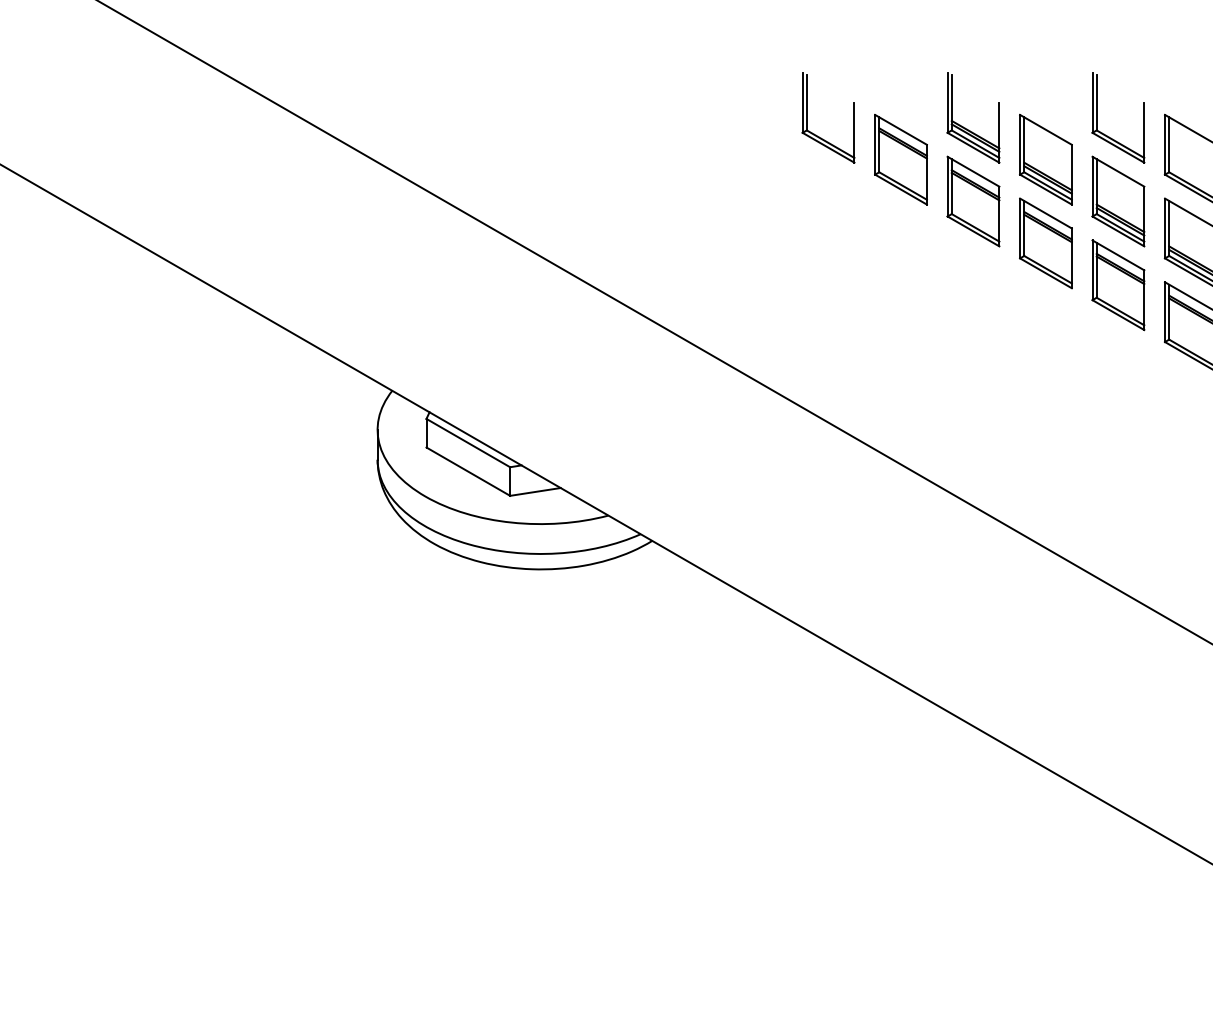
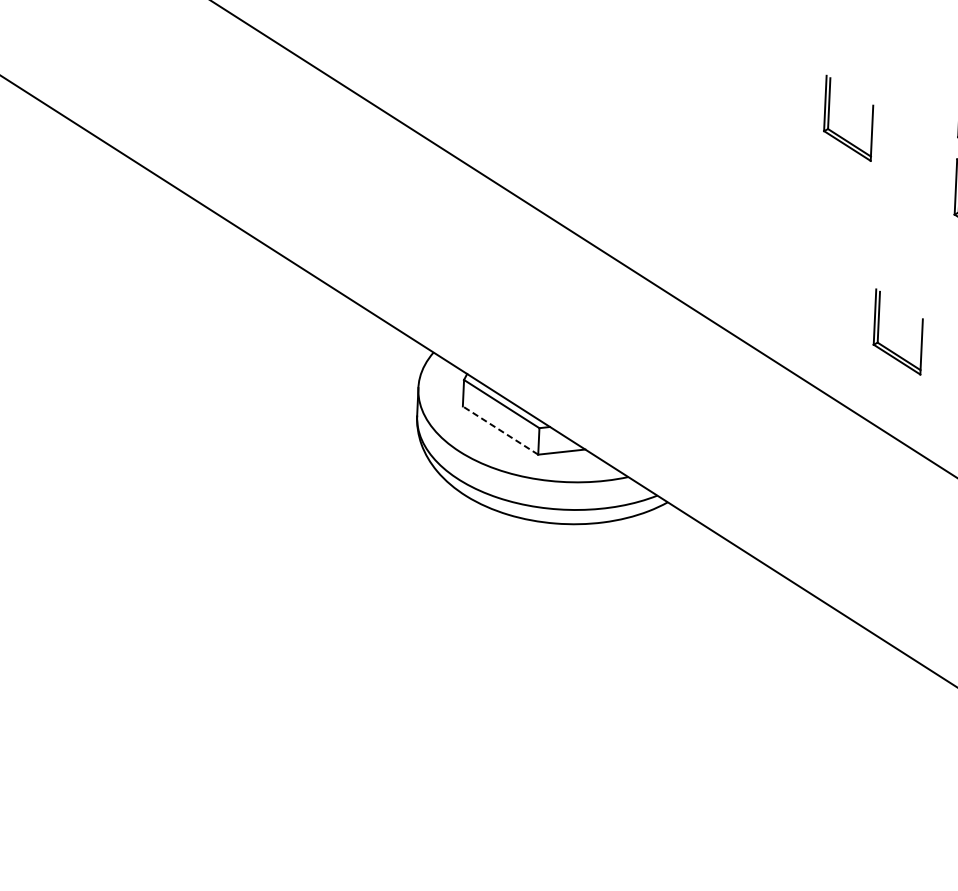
part: (900, 159) -> (913, 159), removed
part: (880, 362) -> (886, 346), added
line: (467, 471) -> (499, 430), solid -> dashed

